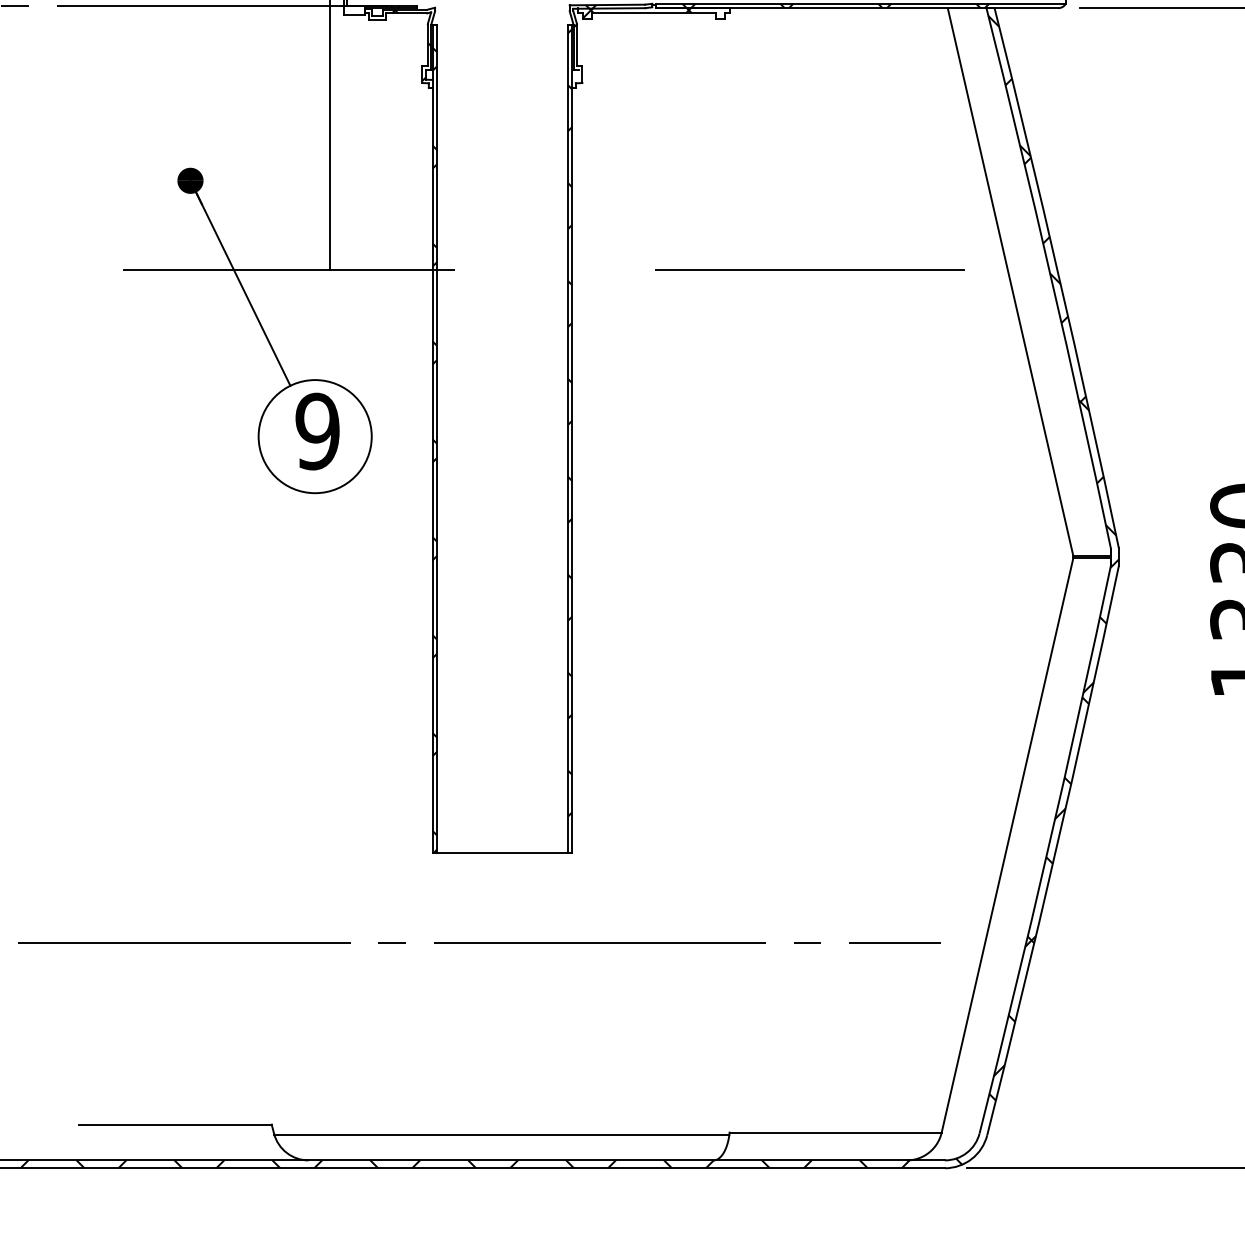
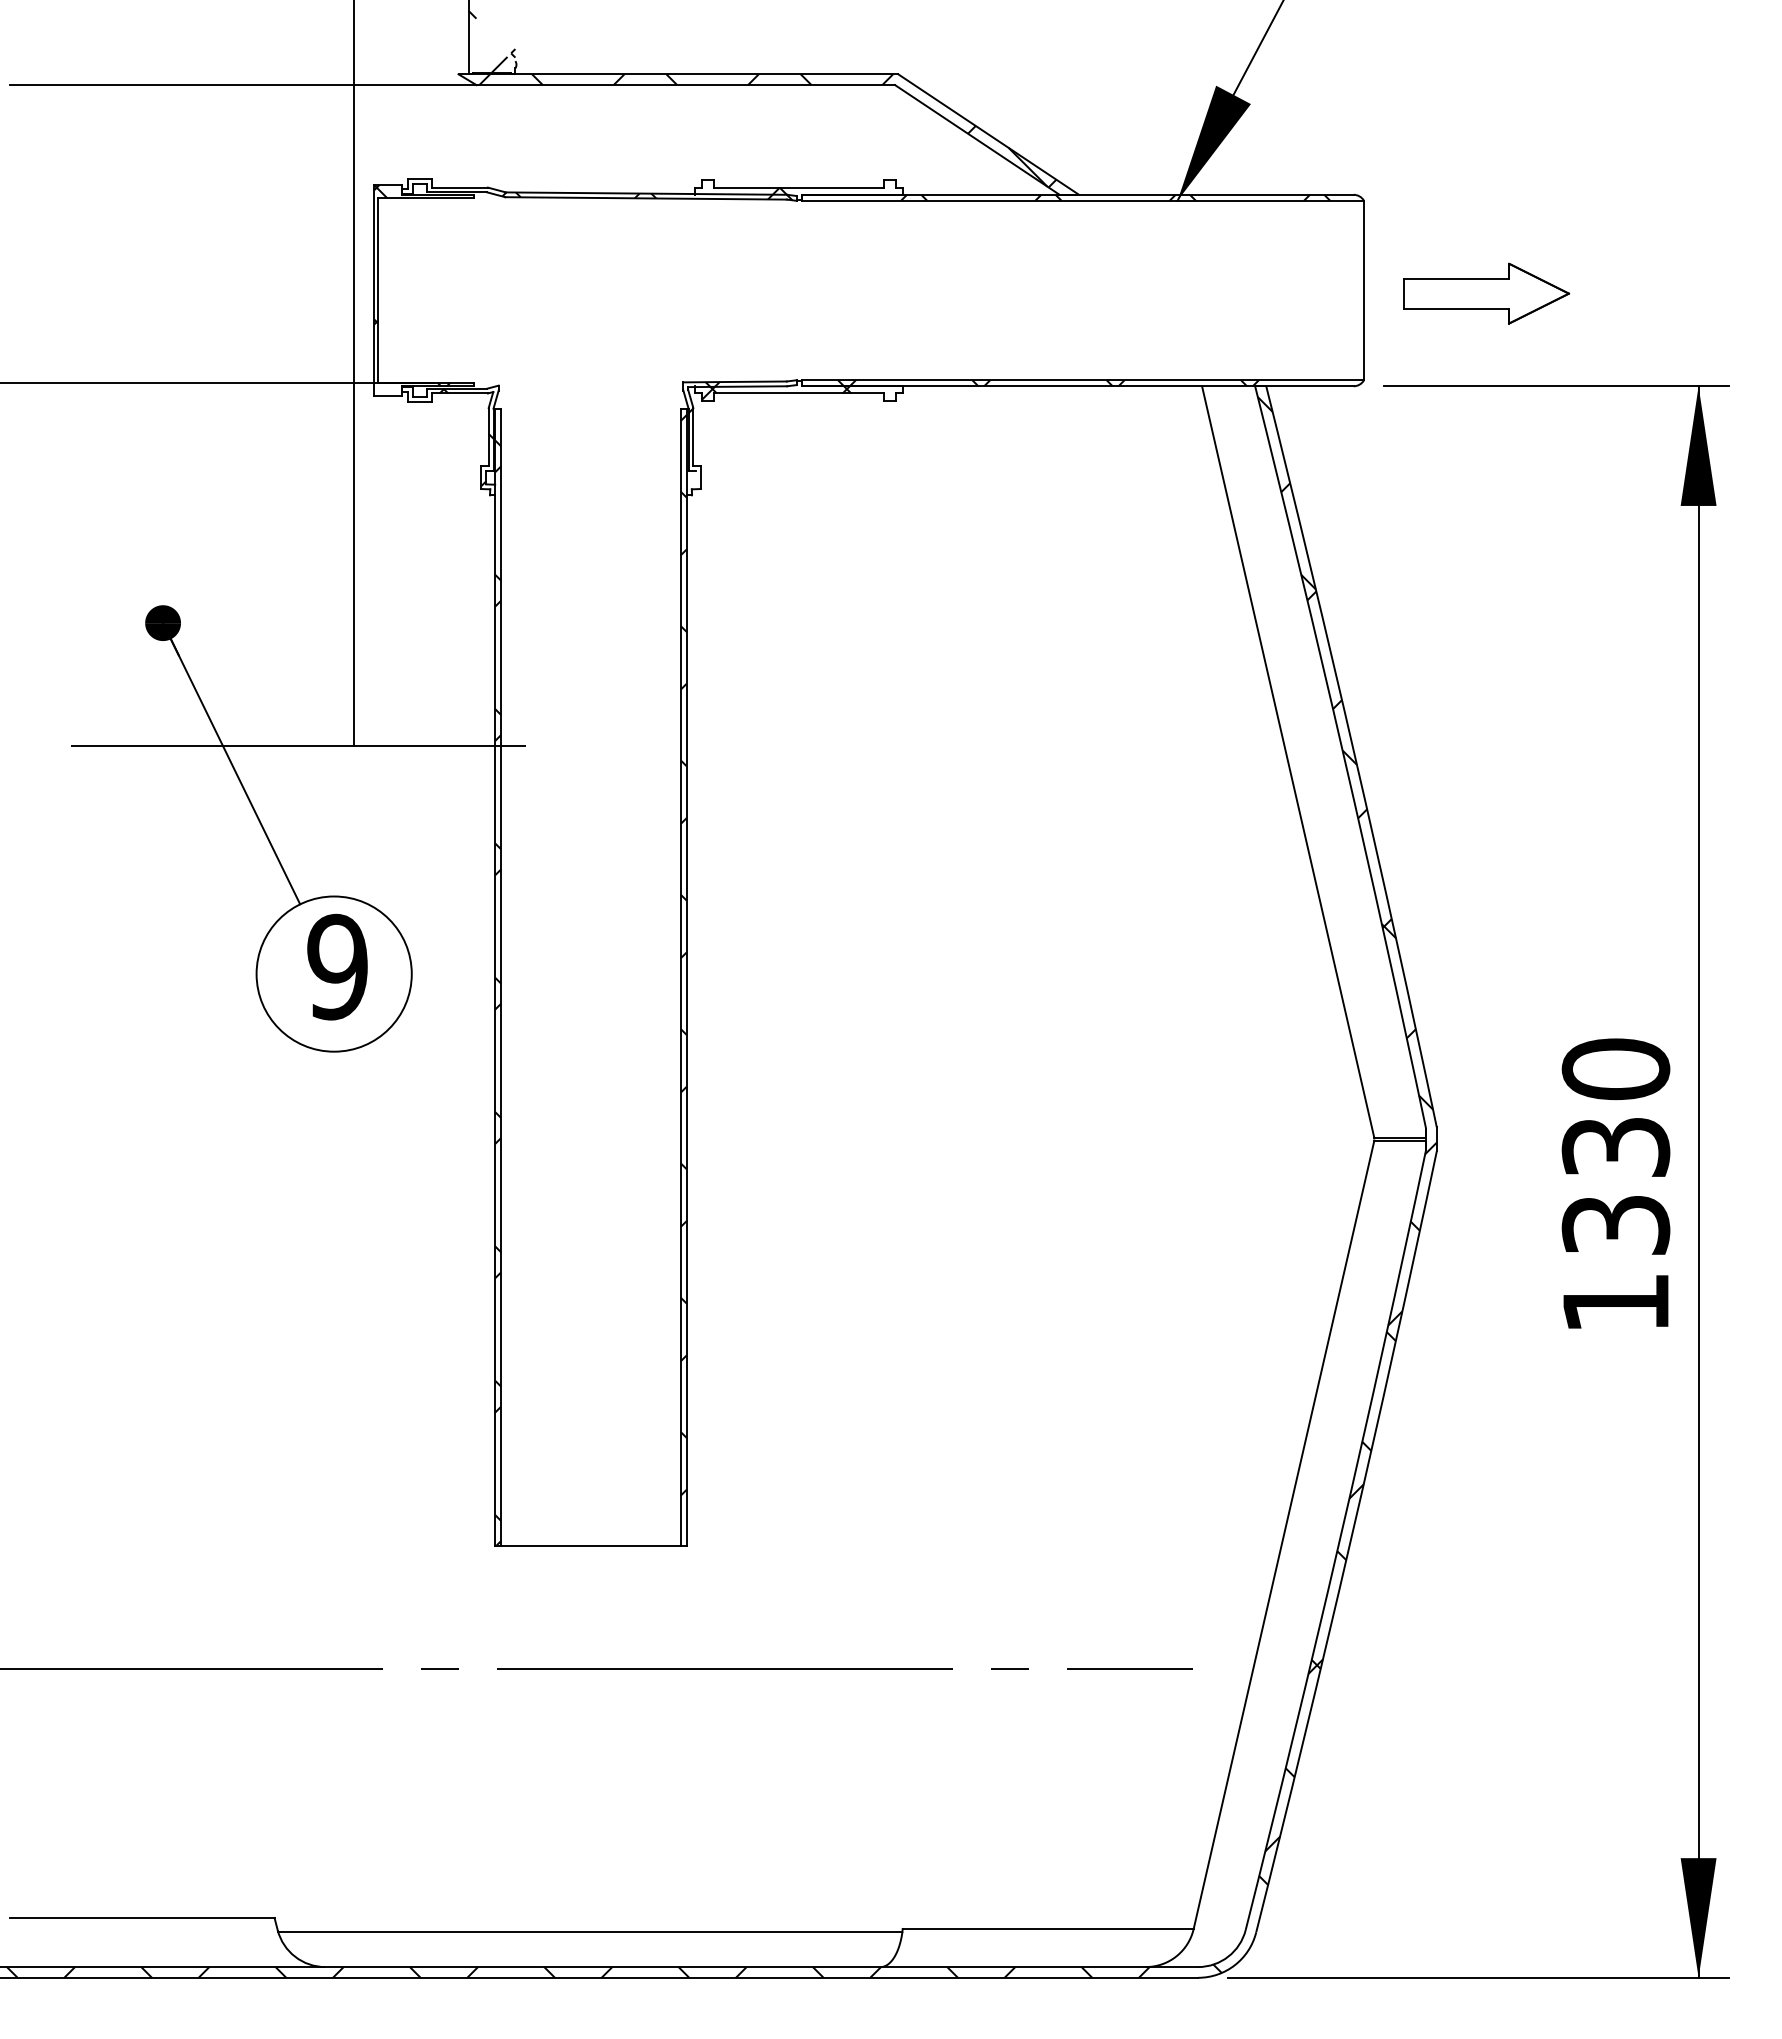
line: (809, 270) -> (1012, 745), removed

